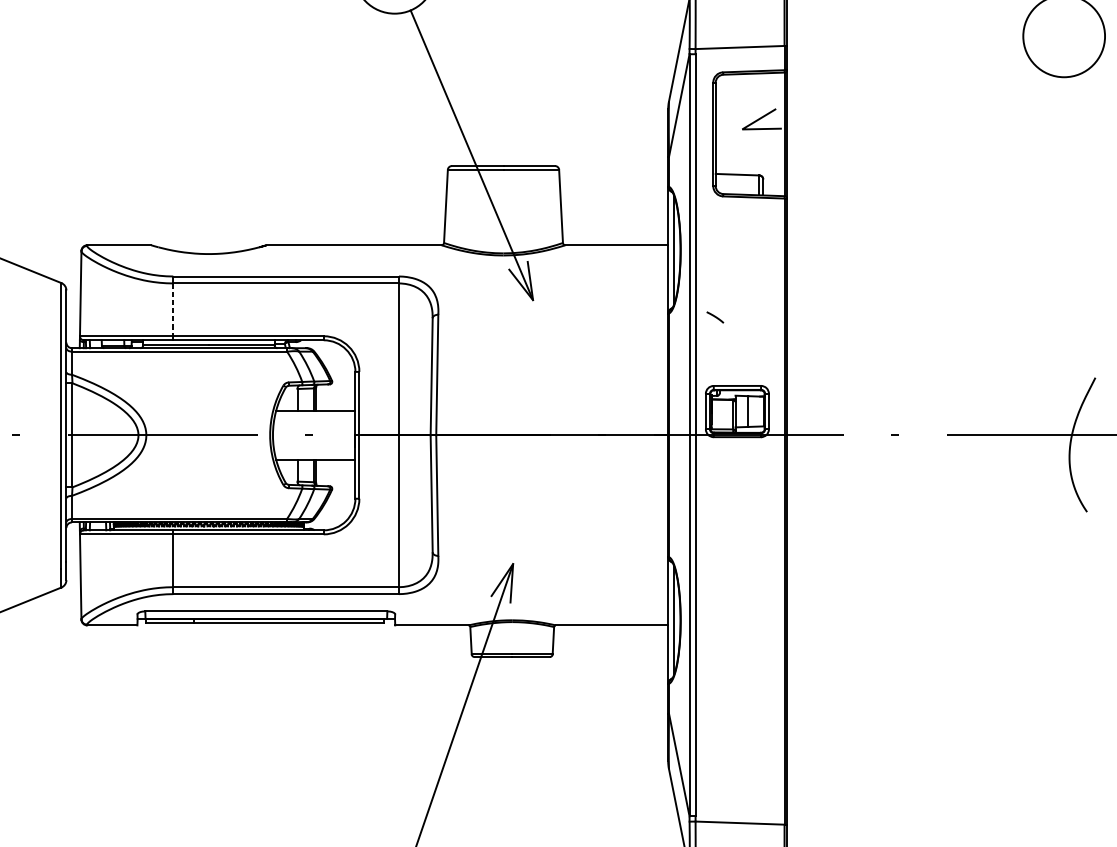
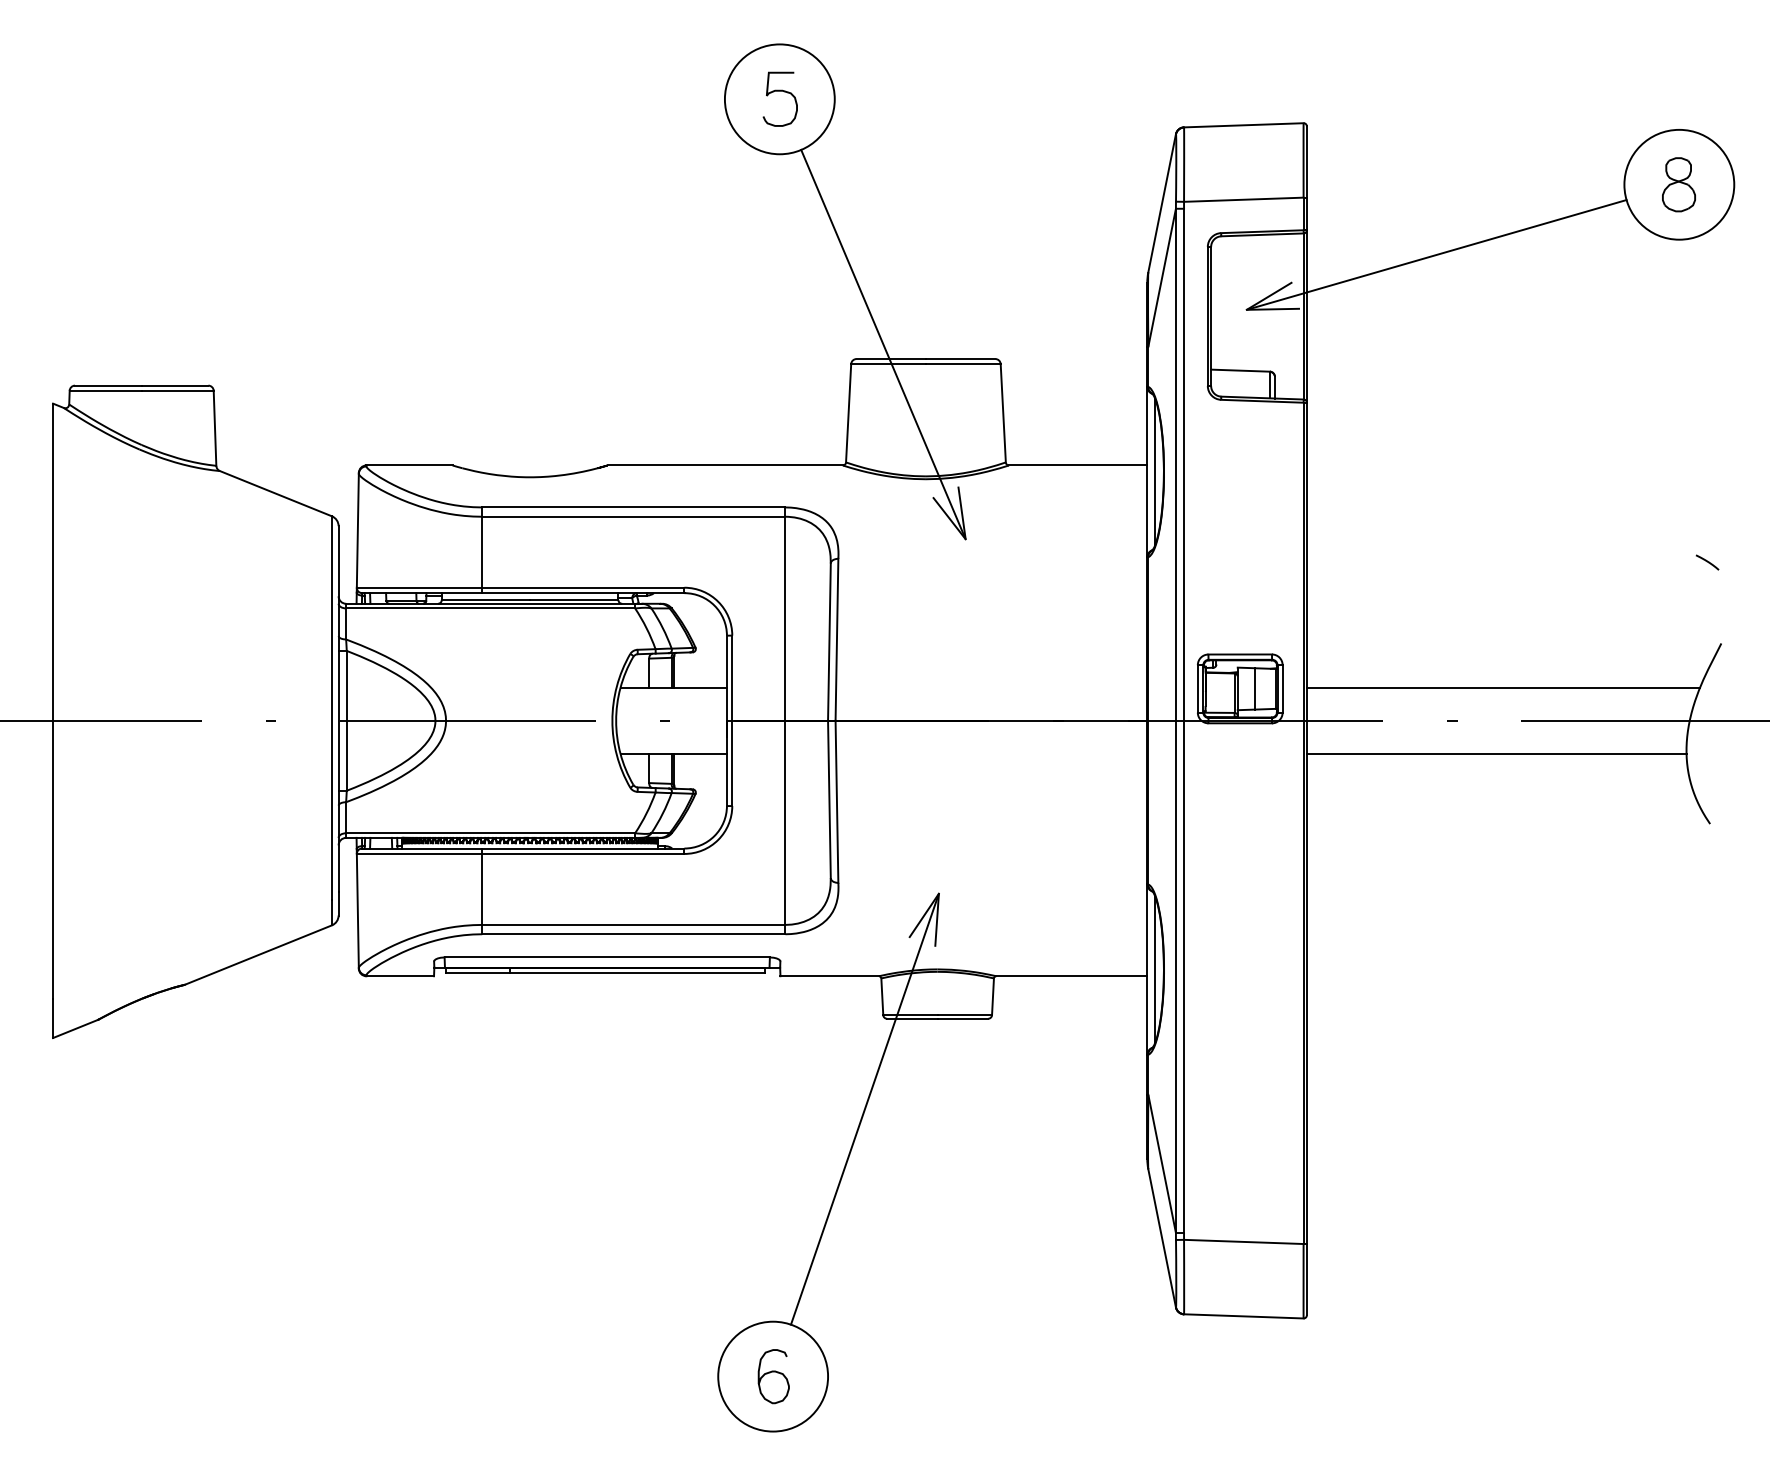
part: (1063, 36) -> (1678, 184), added
line: (883, 88) -> (1436, 254), added
line: (173, 310) -> (482, 552), dashed -> solid
curve: (715, 317) -> (1707, 562), moved
line: (932, 410) -> (1502, 687), added
line: (928, 459) -> (1496, 753), added

